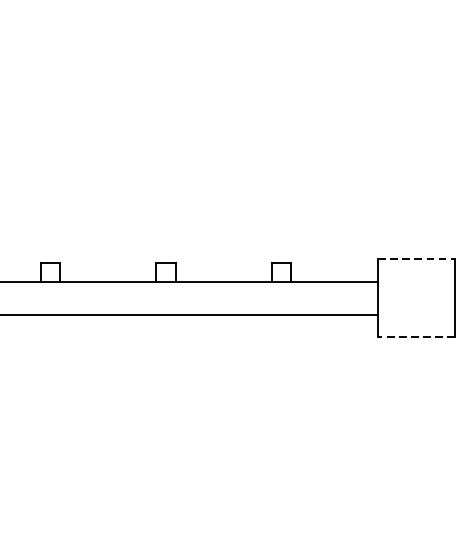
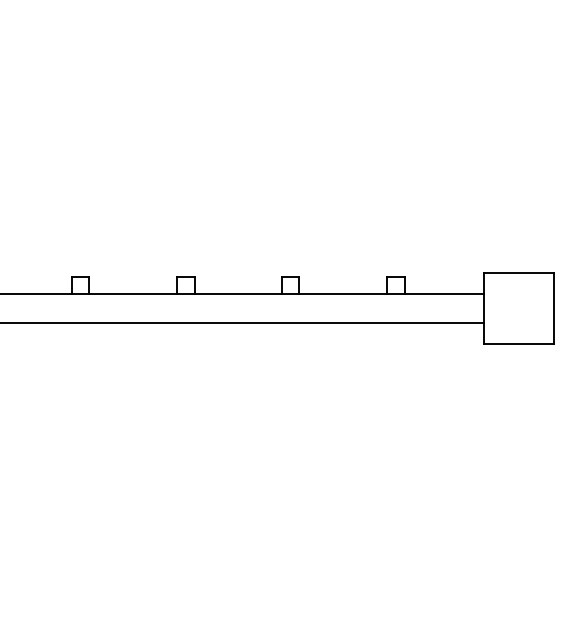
line: (416, 259) -> (518, 273), dashed -> solid
line: (416, 336) -> (518, 343), dashed -> solid

